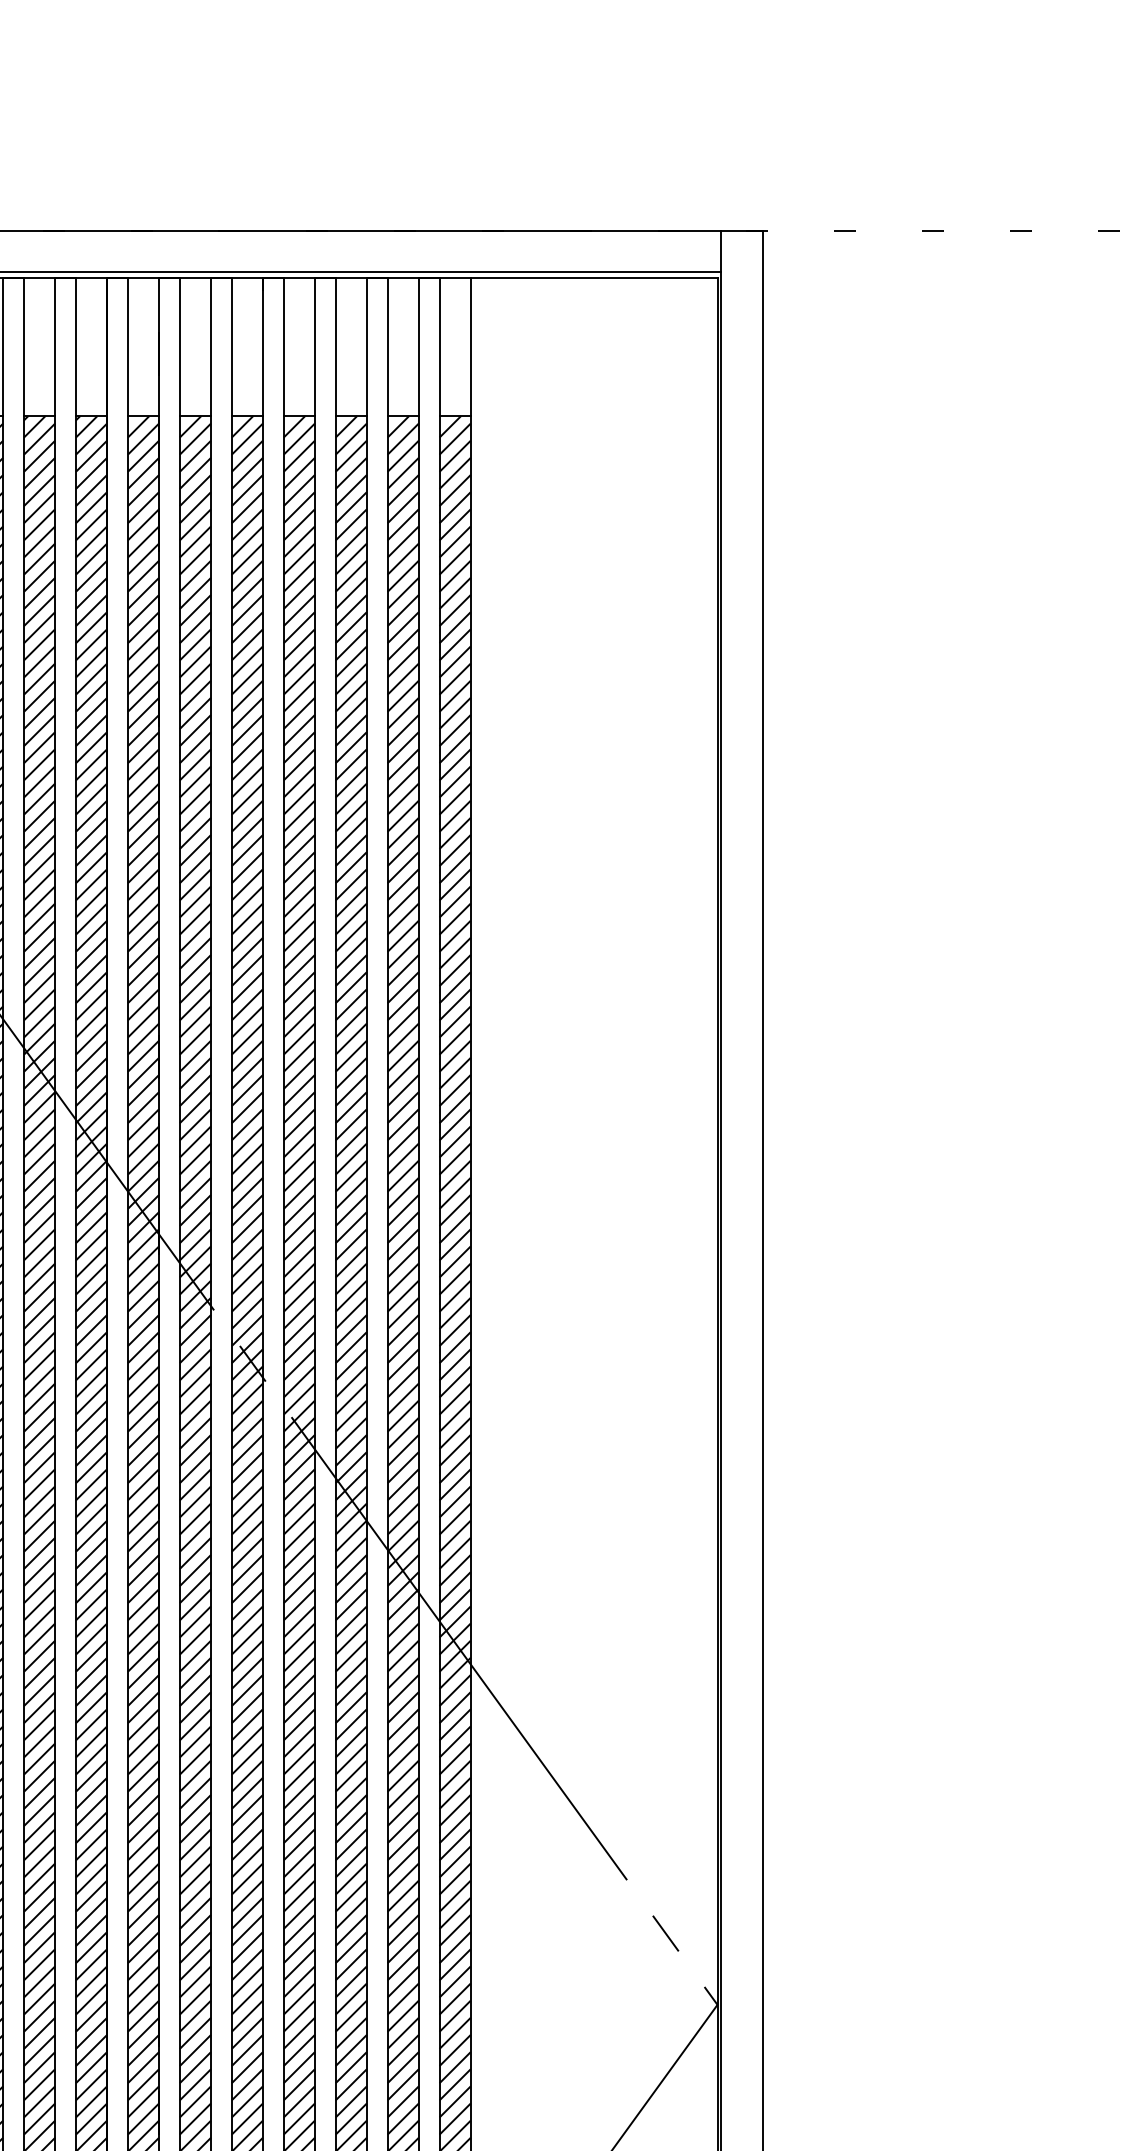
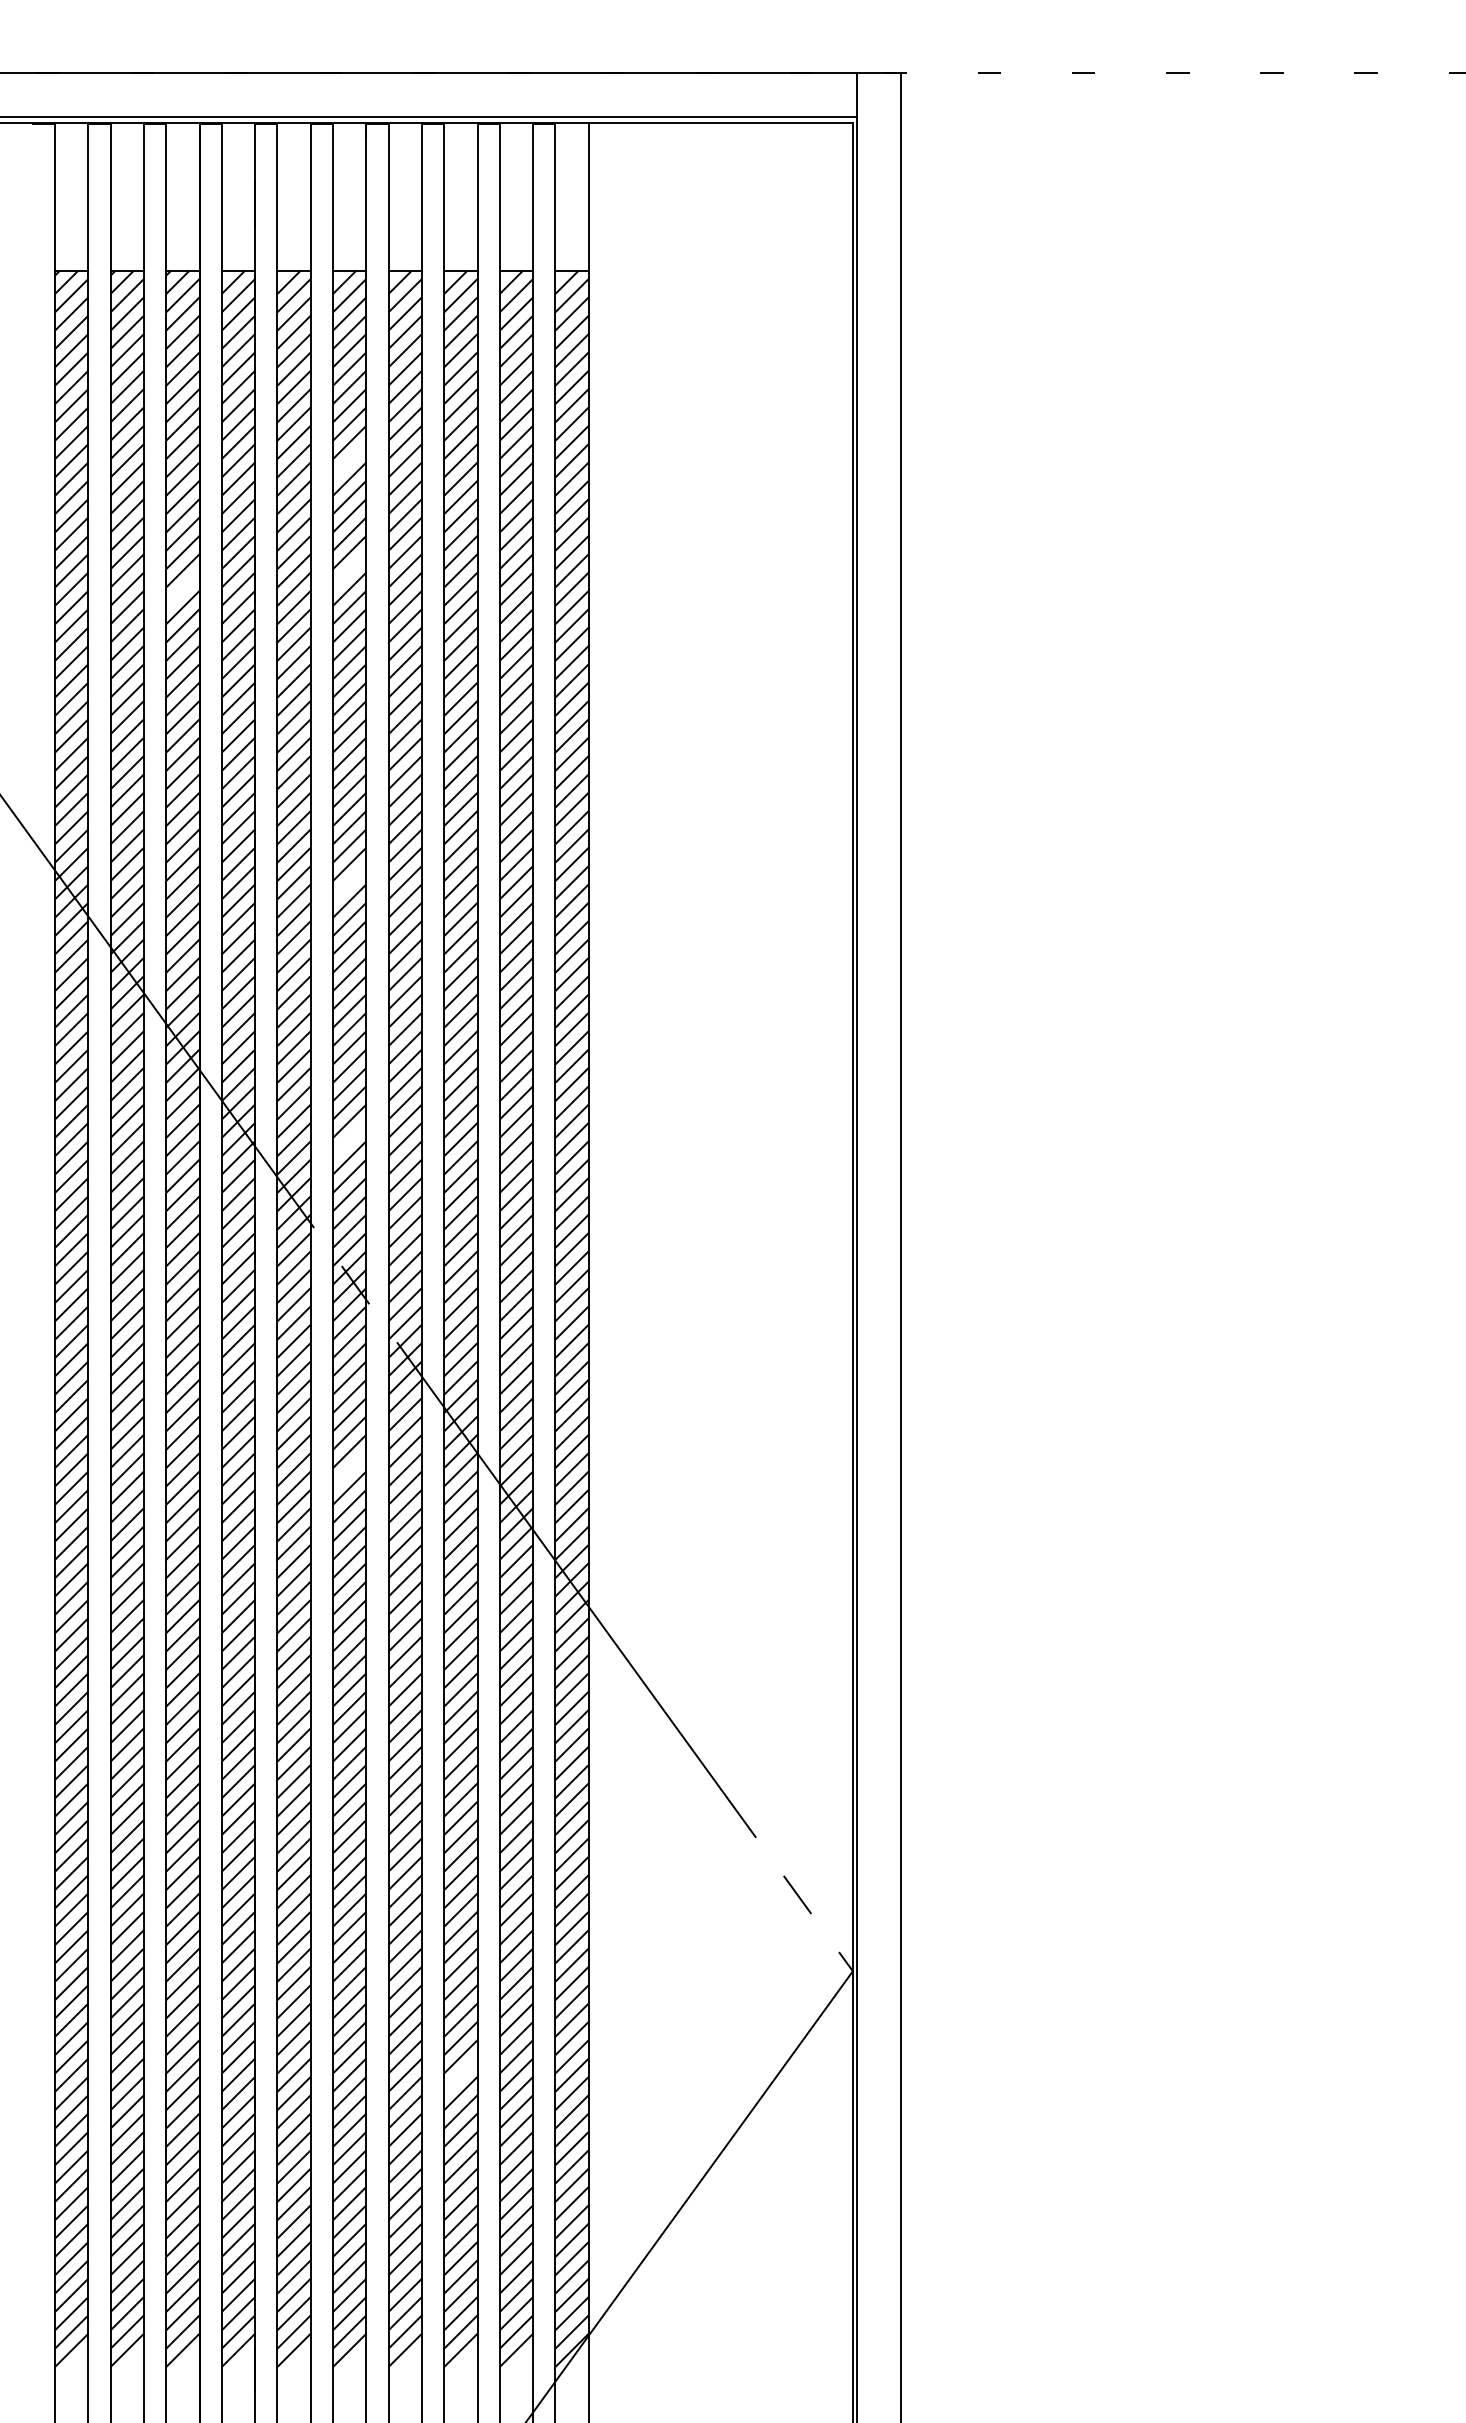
line: (247, 593) -> (349, 460), removed
line: (247, 696) -> (349, 570), removed
line: (91, 712) -> (182, 588), removed
line: (247, 987) -> (349, 882), removed
line: (247, 1227) -> (349, 1139), removed
line: (247, 1536) -> (349, 1469), removed
line: (350, 2101) -> (460, 2074), removed

